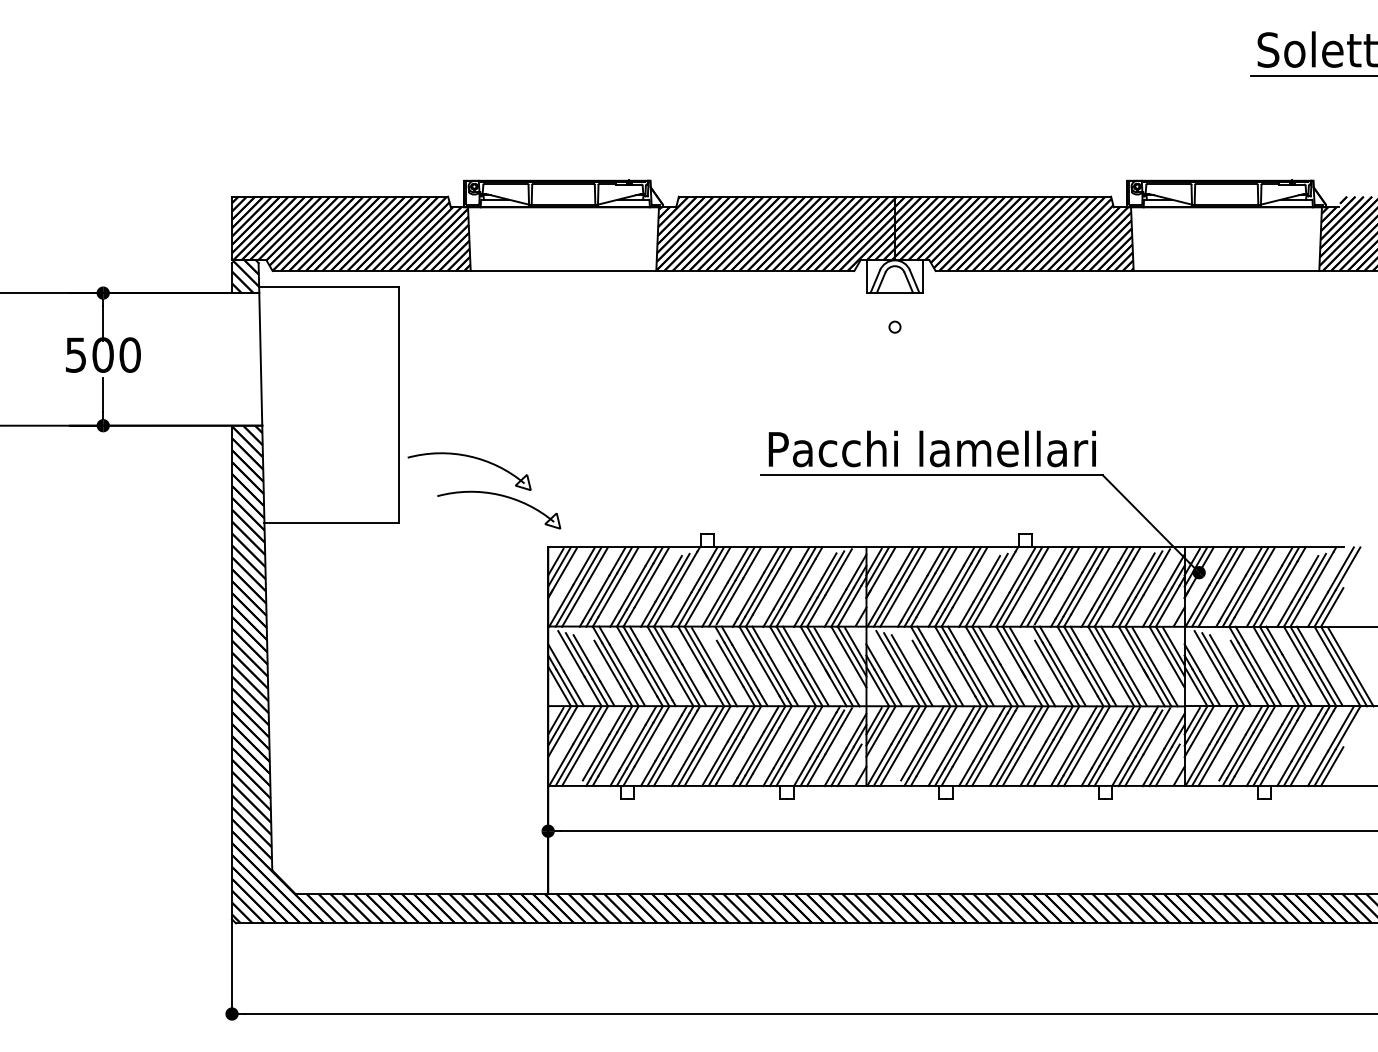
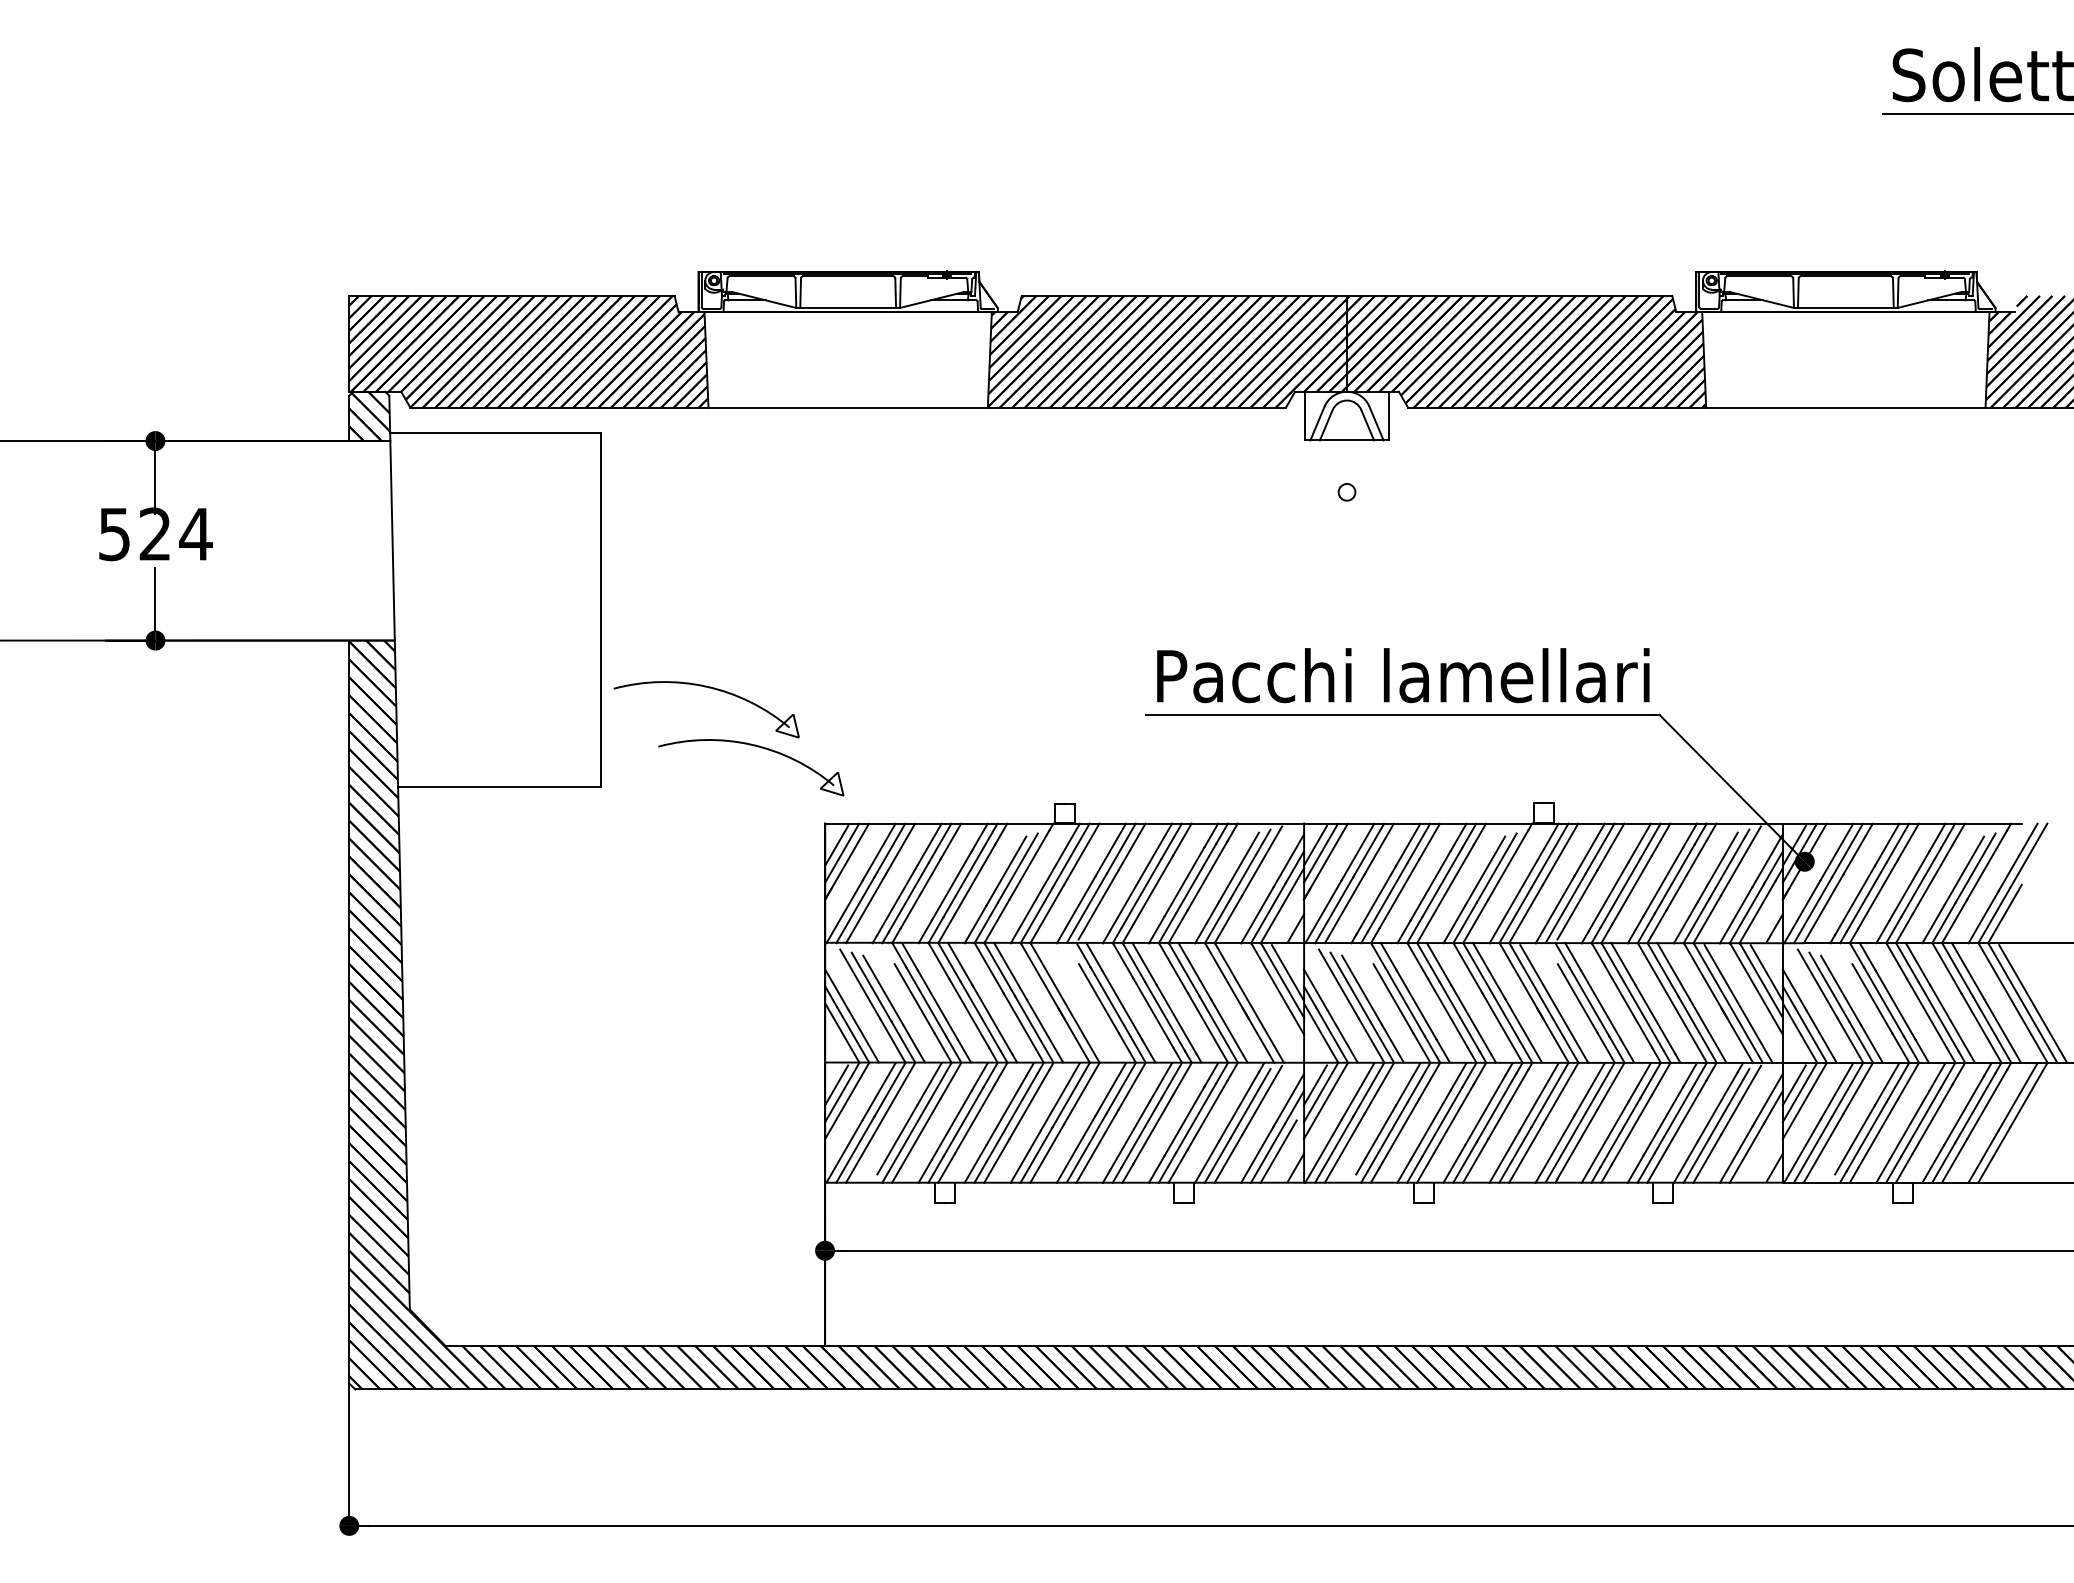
text: (116, 354) -> (175, 533), 500 -> 524
line: (714, 667) -> (1075, 1004), removed
line: (836, 667) -> (1258, 1004), removed
line: (1167, 765) -> (1757, 1151), removed
line: (1331, 766) -> (2003, 1153), removed

